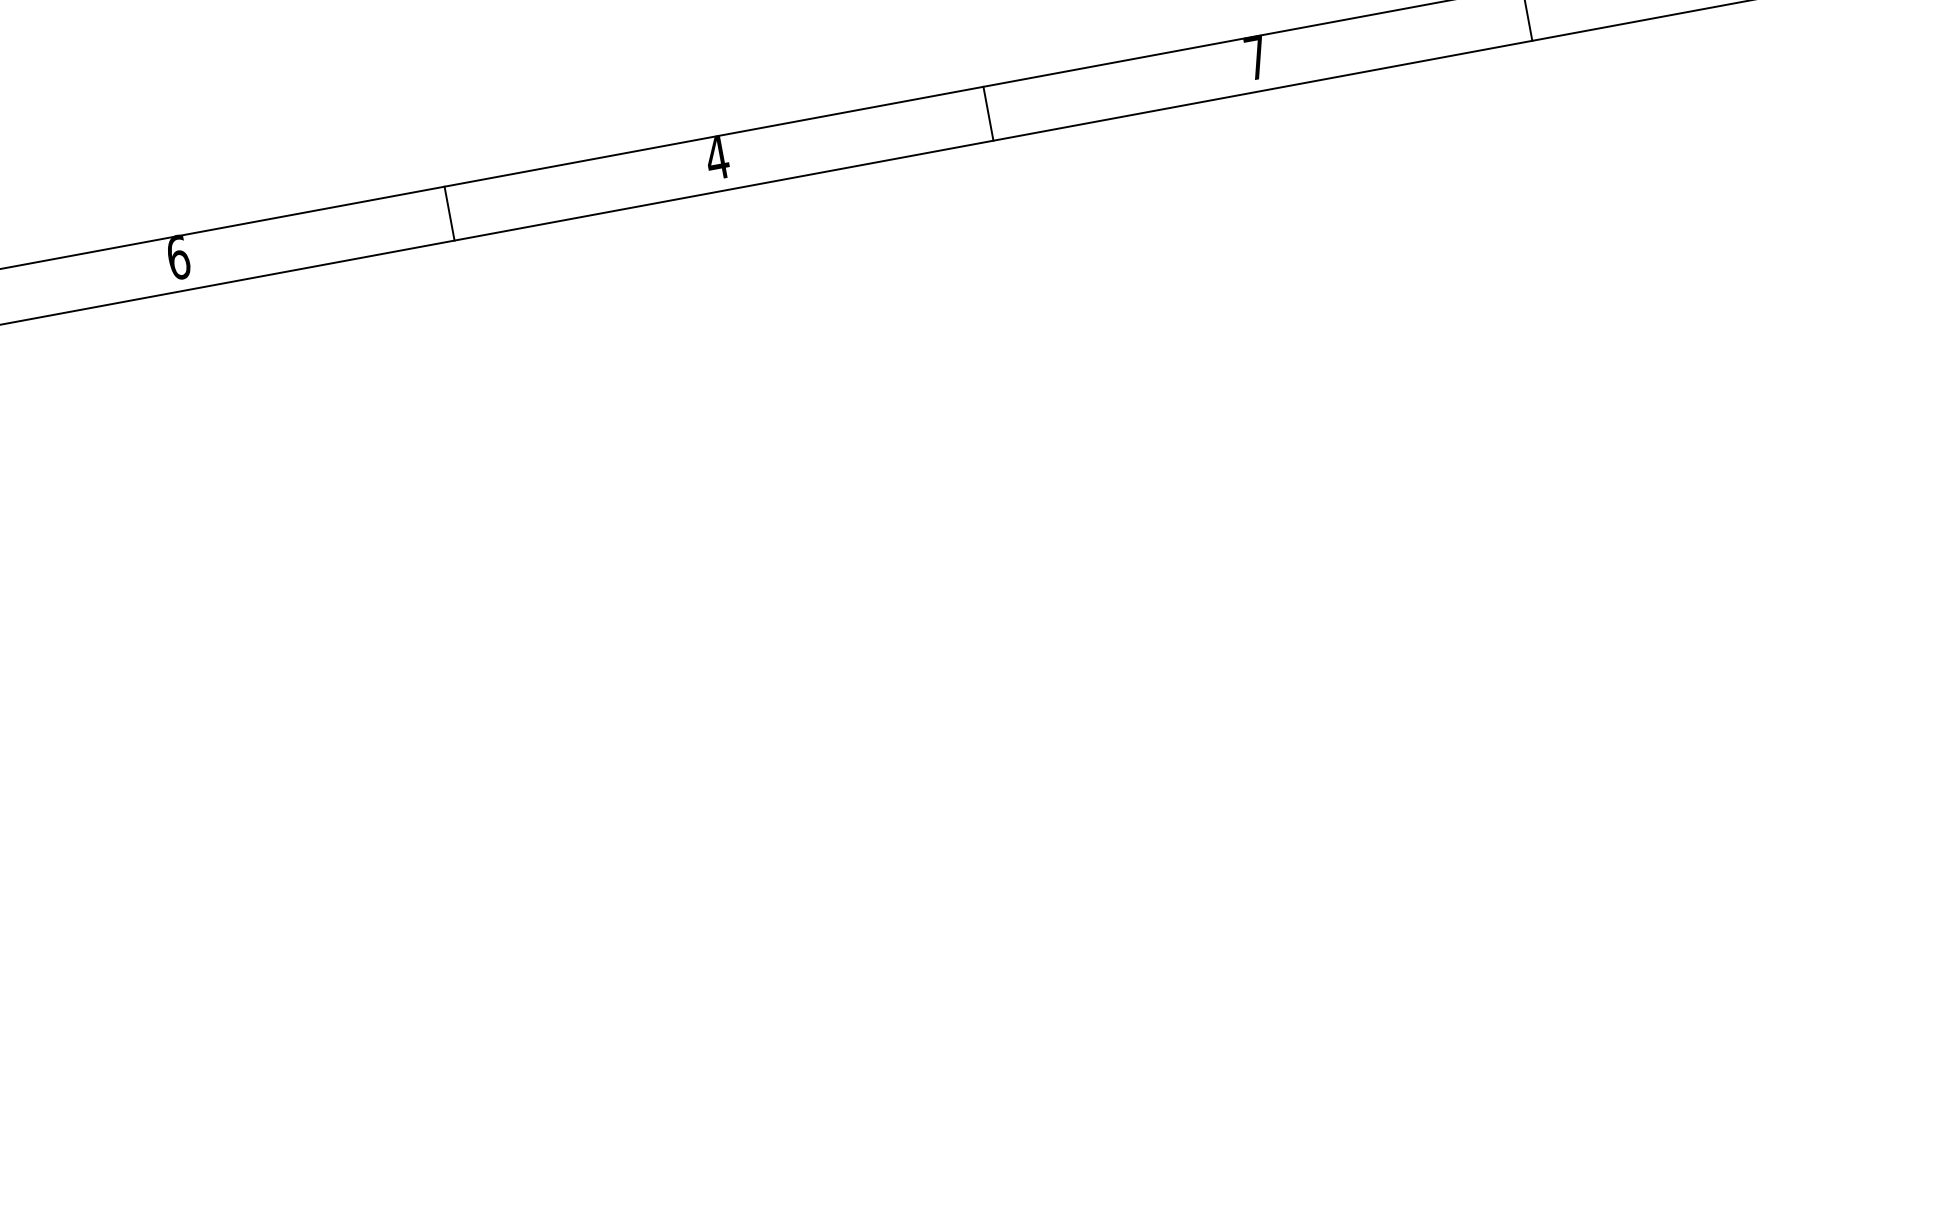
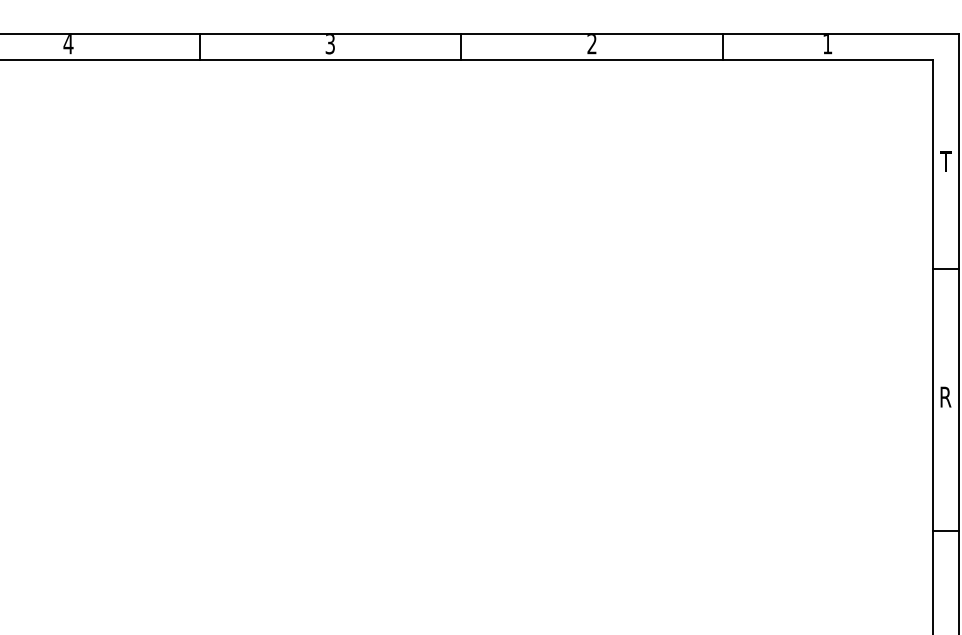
text: (1255, 59) -> (591, 44), 7 -> 2
text: (717, 159) -> (330, 44), 4 -> 3
text: (178, 259) -> (68, 44), 6 -> 4

